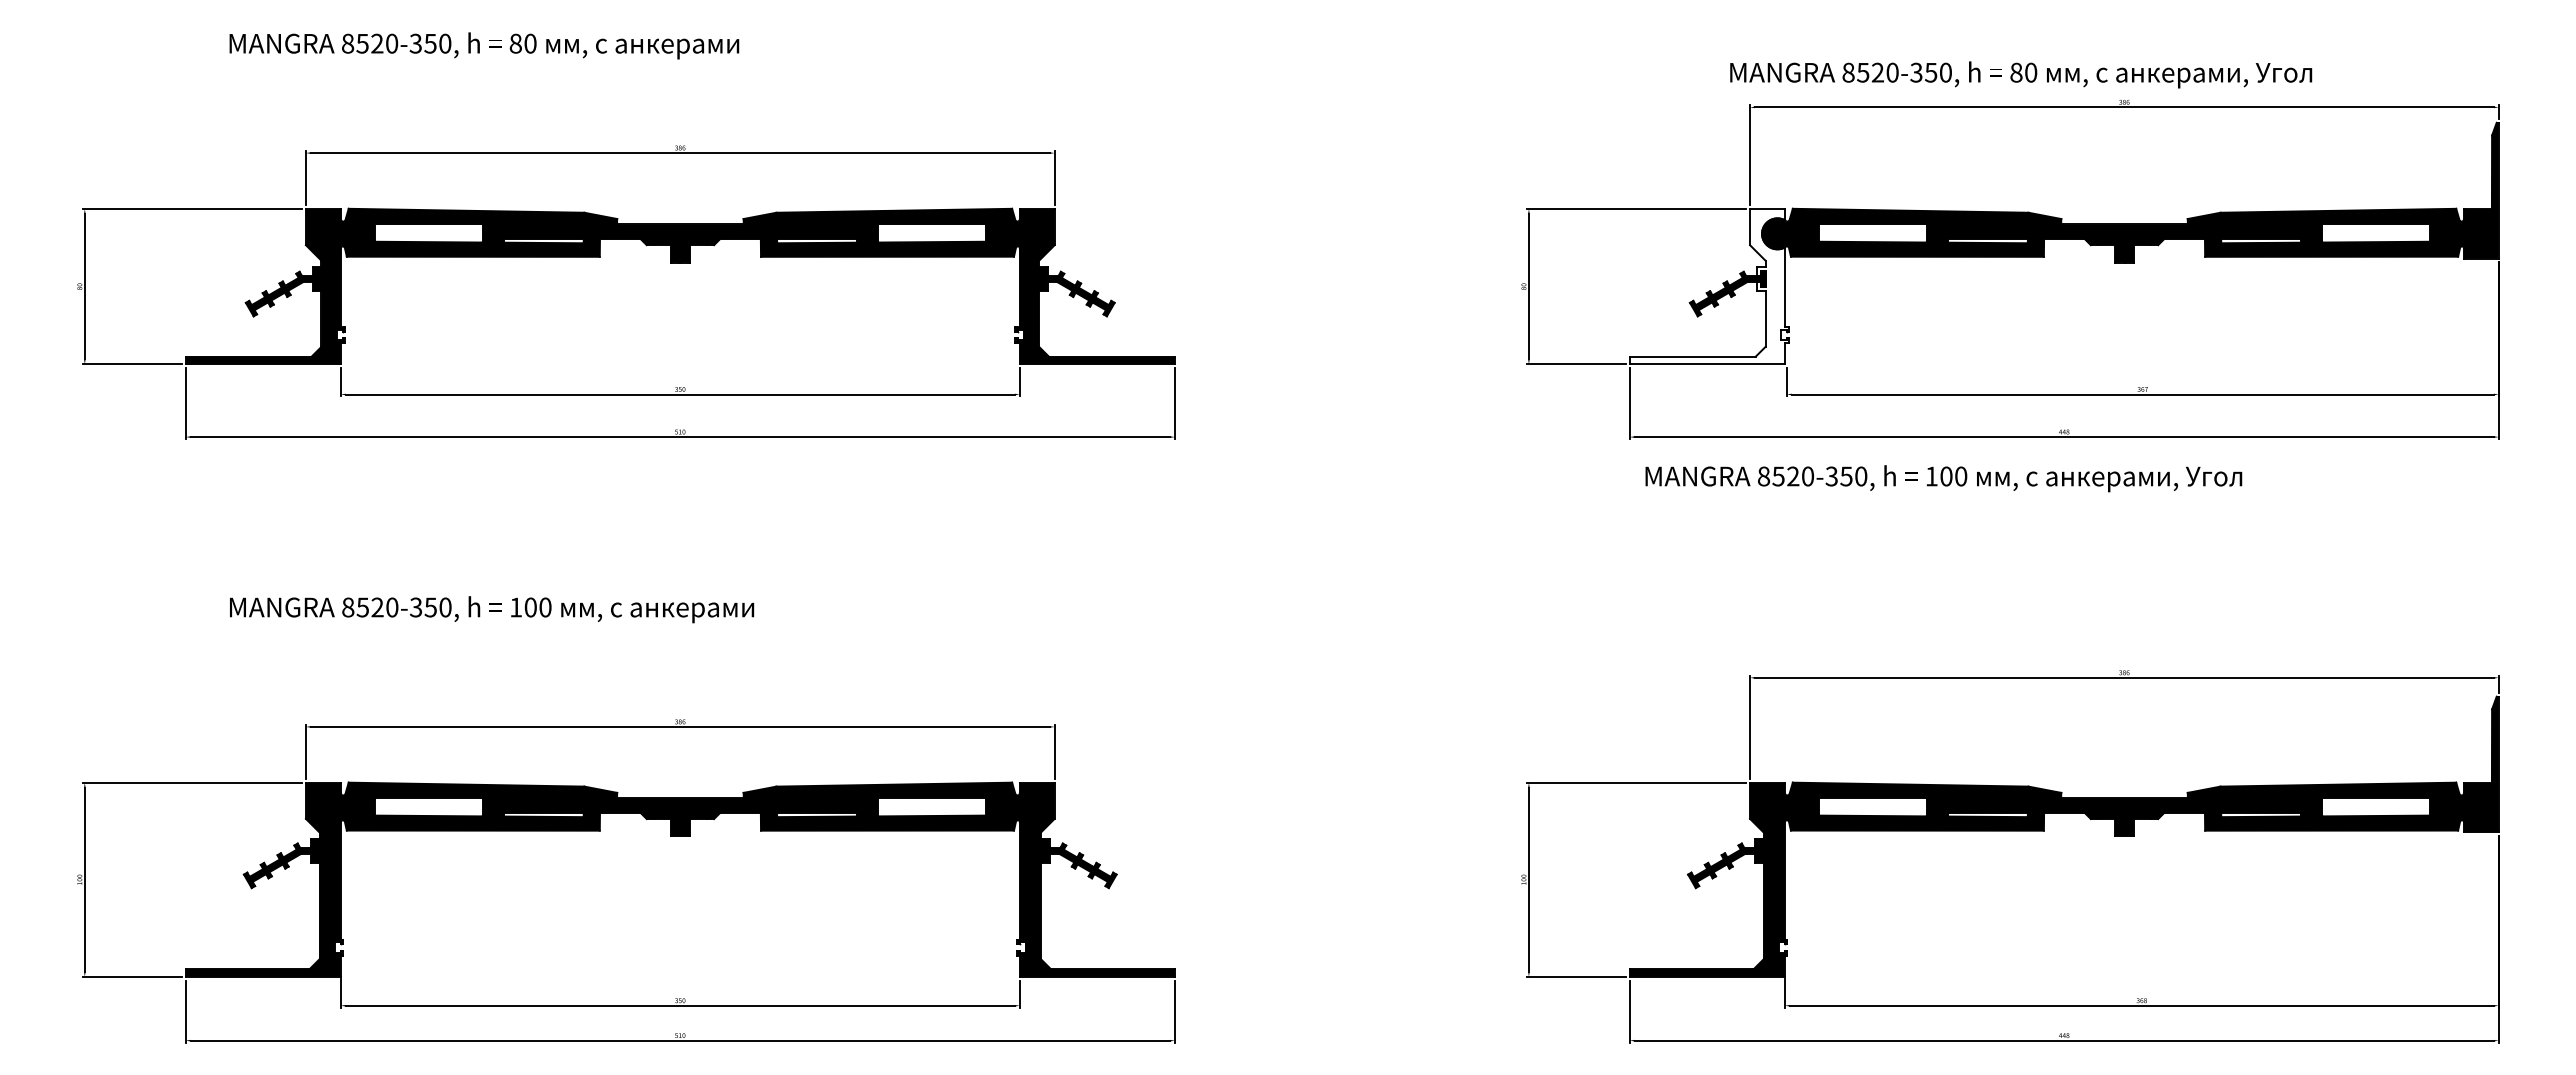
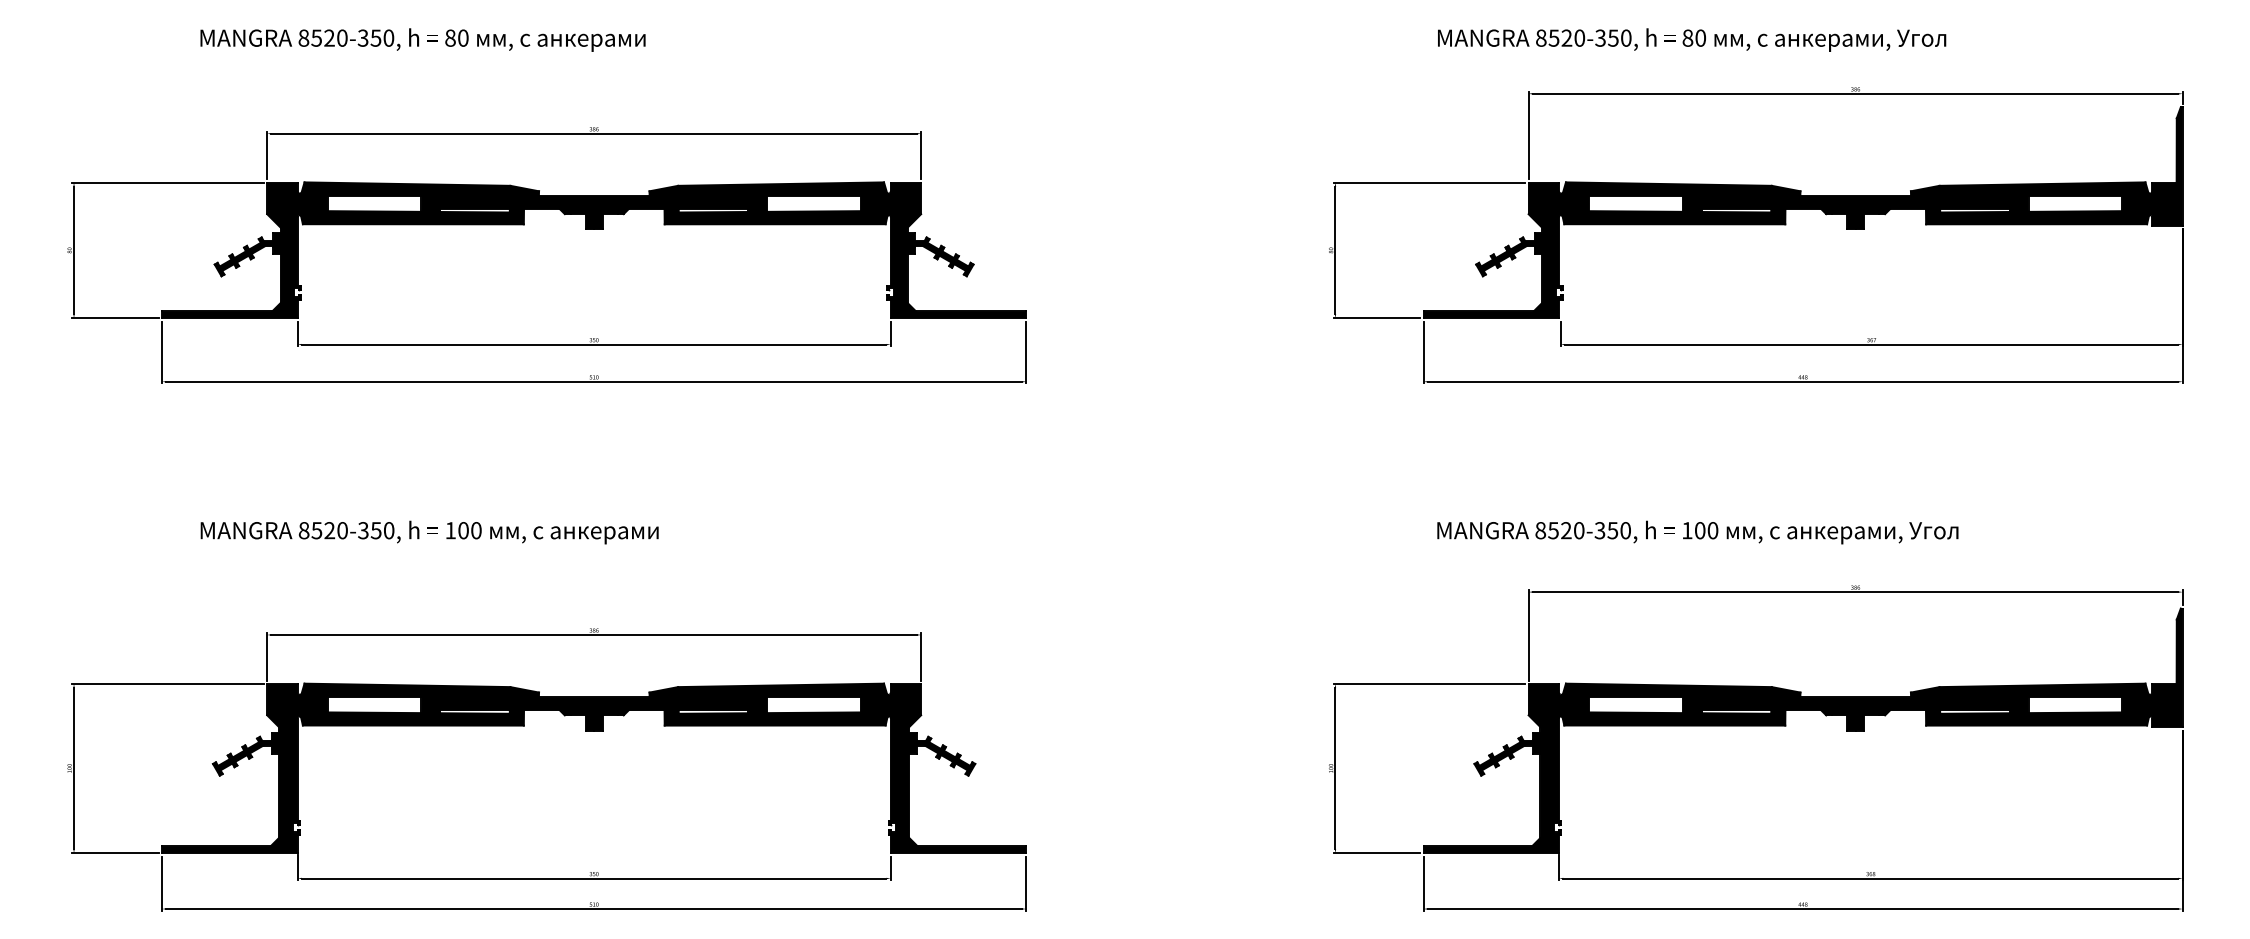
text: (2021, 74) -> (1692, 39), moved
fill: (1709, 286) -> (1493, 250), added
text: (1943, 478) -> (1697, 532), moved

